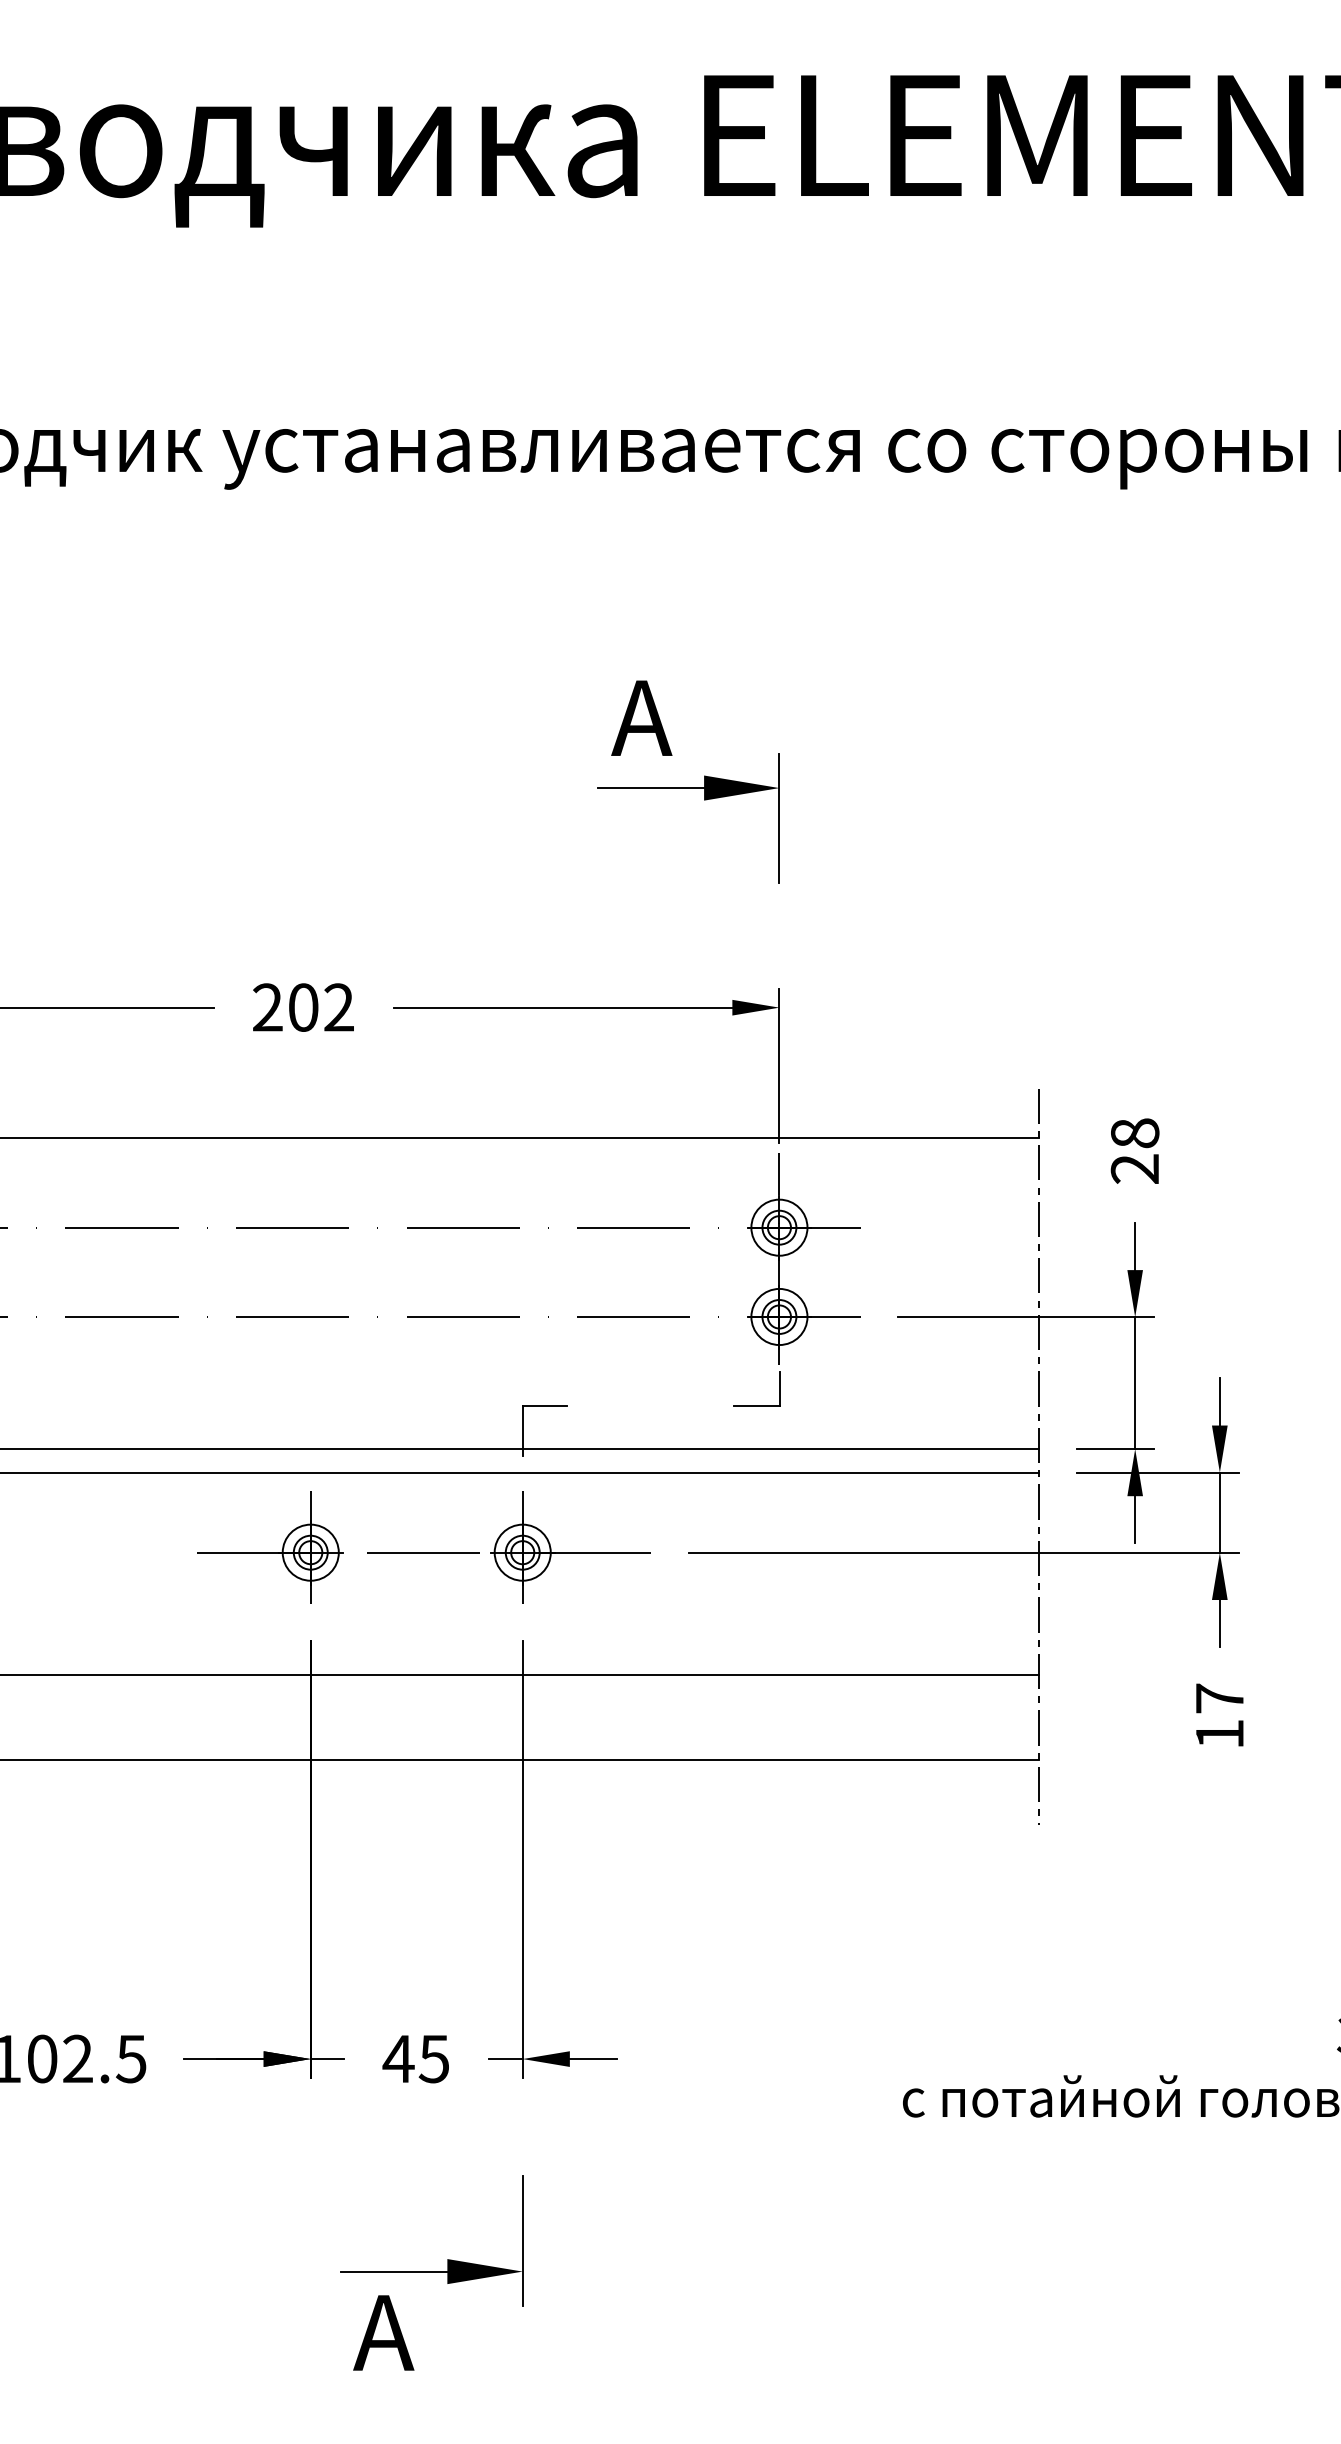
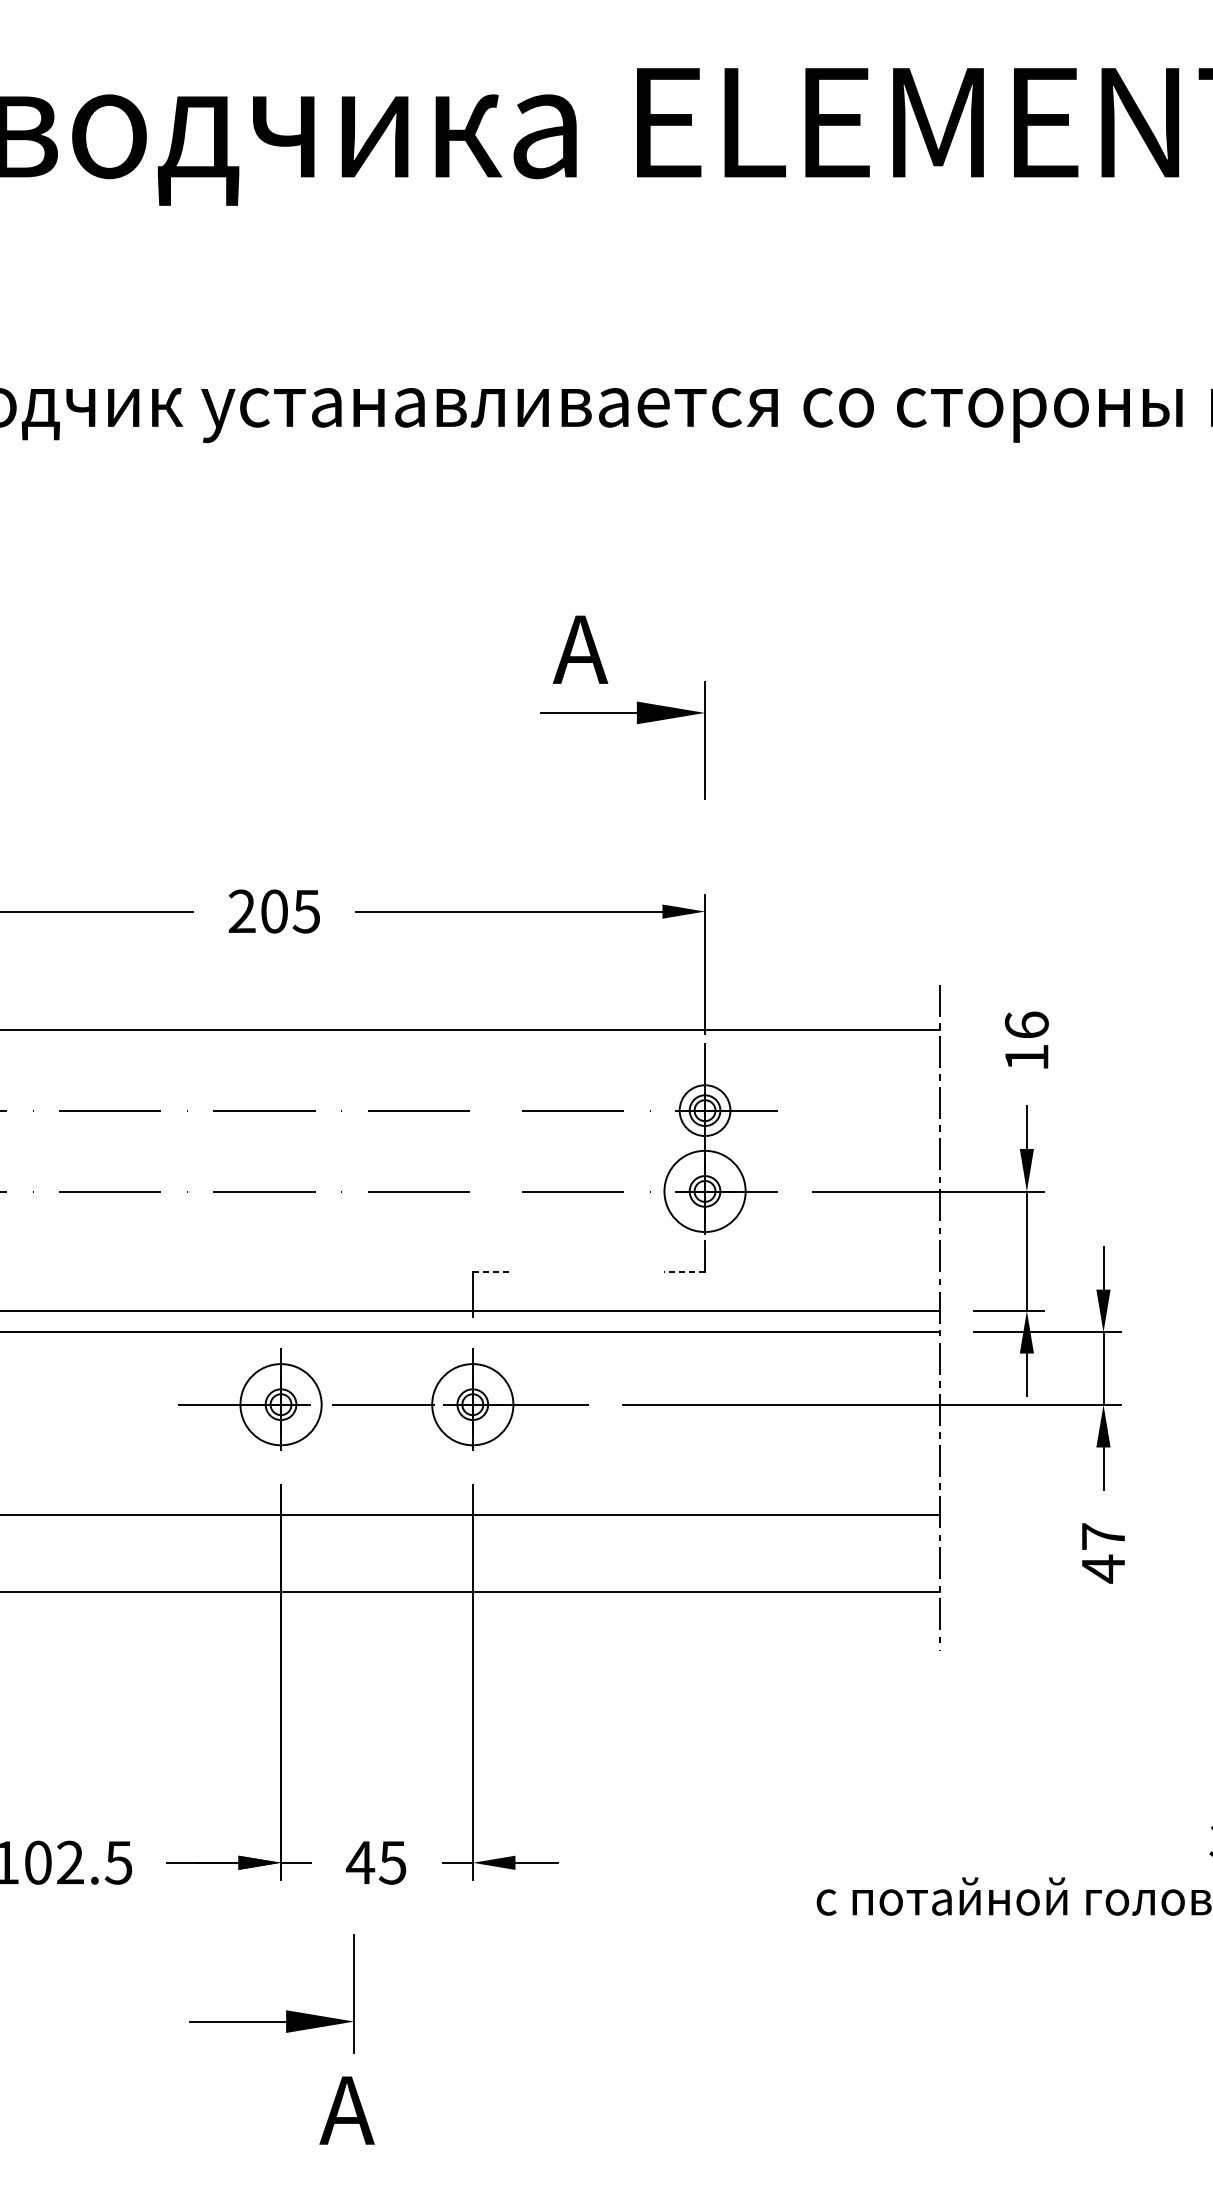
text: (338, 1007) -> (306, 911), 202 -> 205
text: (1134, 1150) -> (1026, 1040), 28 -> 16
circle: (779, 1316) -> (705, 1190), size x1.6
line: (545, 1405) -> (493, 1271), solid -> dashed
line: (756, 1405) -> (684, 1271), solid -> dashed
circle: (310, 1552) -> (280, 1404), size x1.6
circle: (522, 1552) -> (472, 1404), size x1.6
text: (1219, 1734) -> (1103, 1569), 17 -> 47
part: (447, 2259) -> (286, 2010), moved

